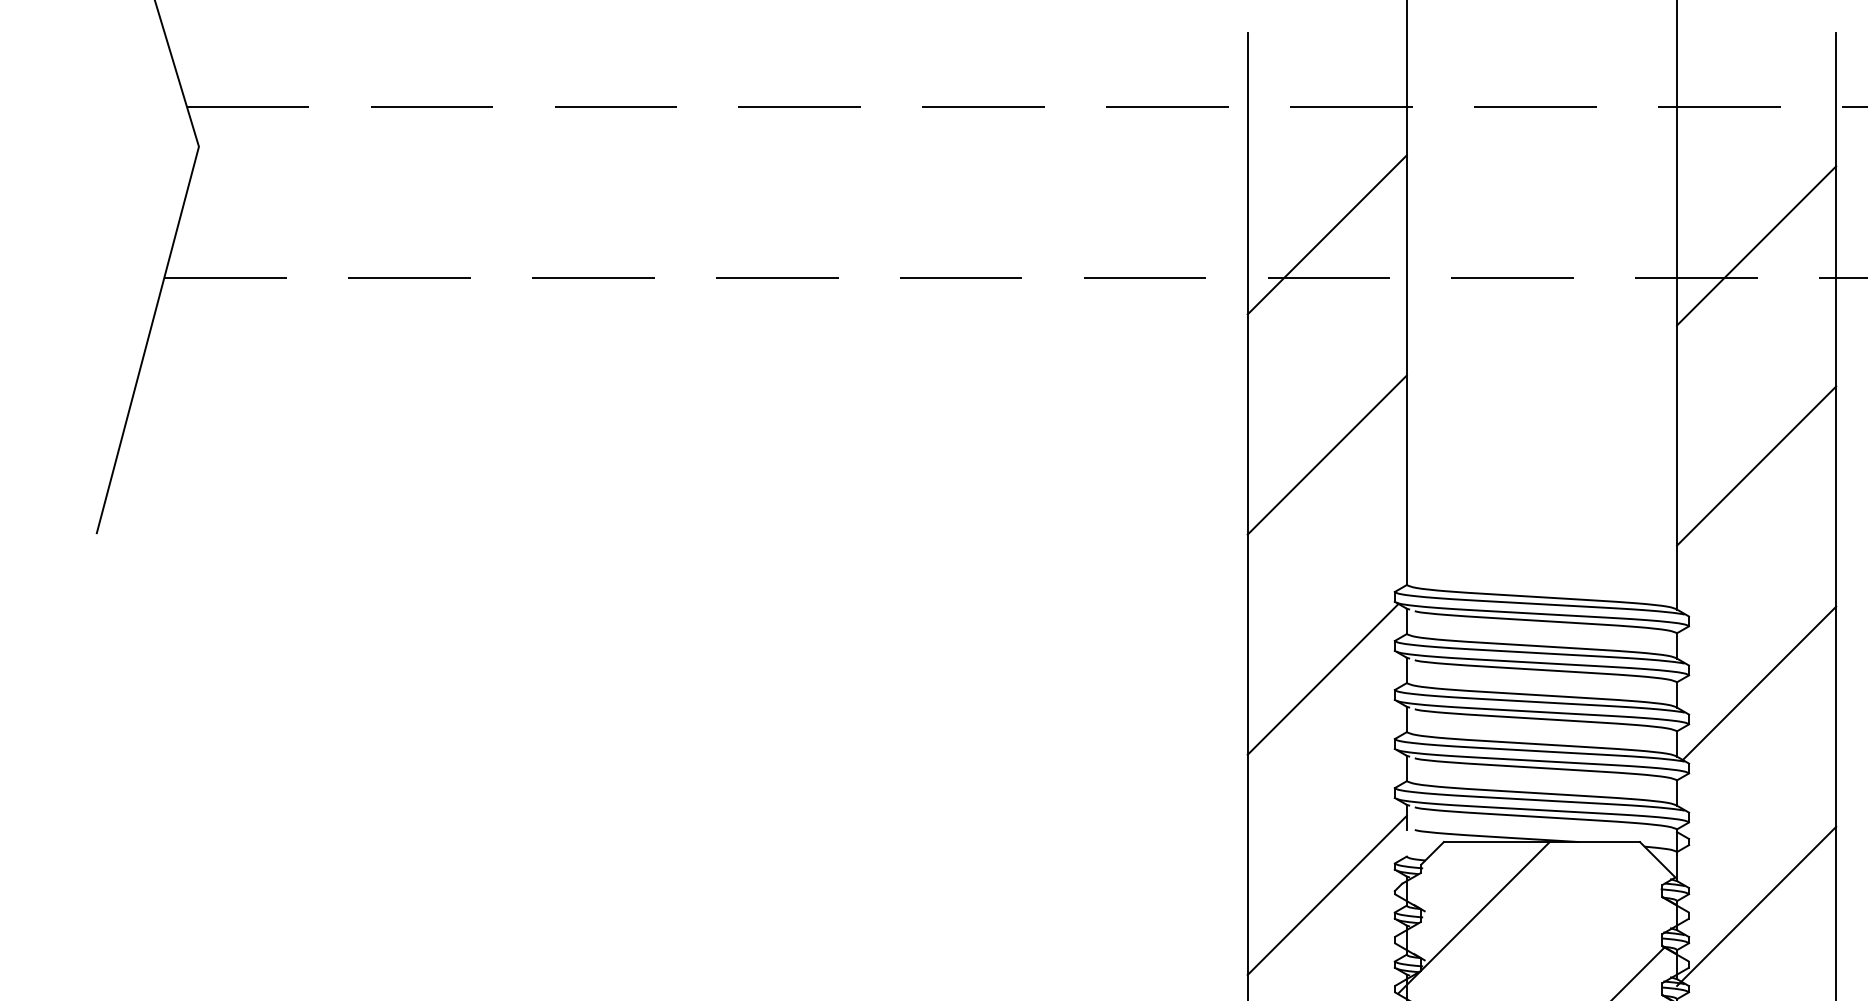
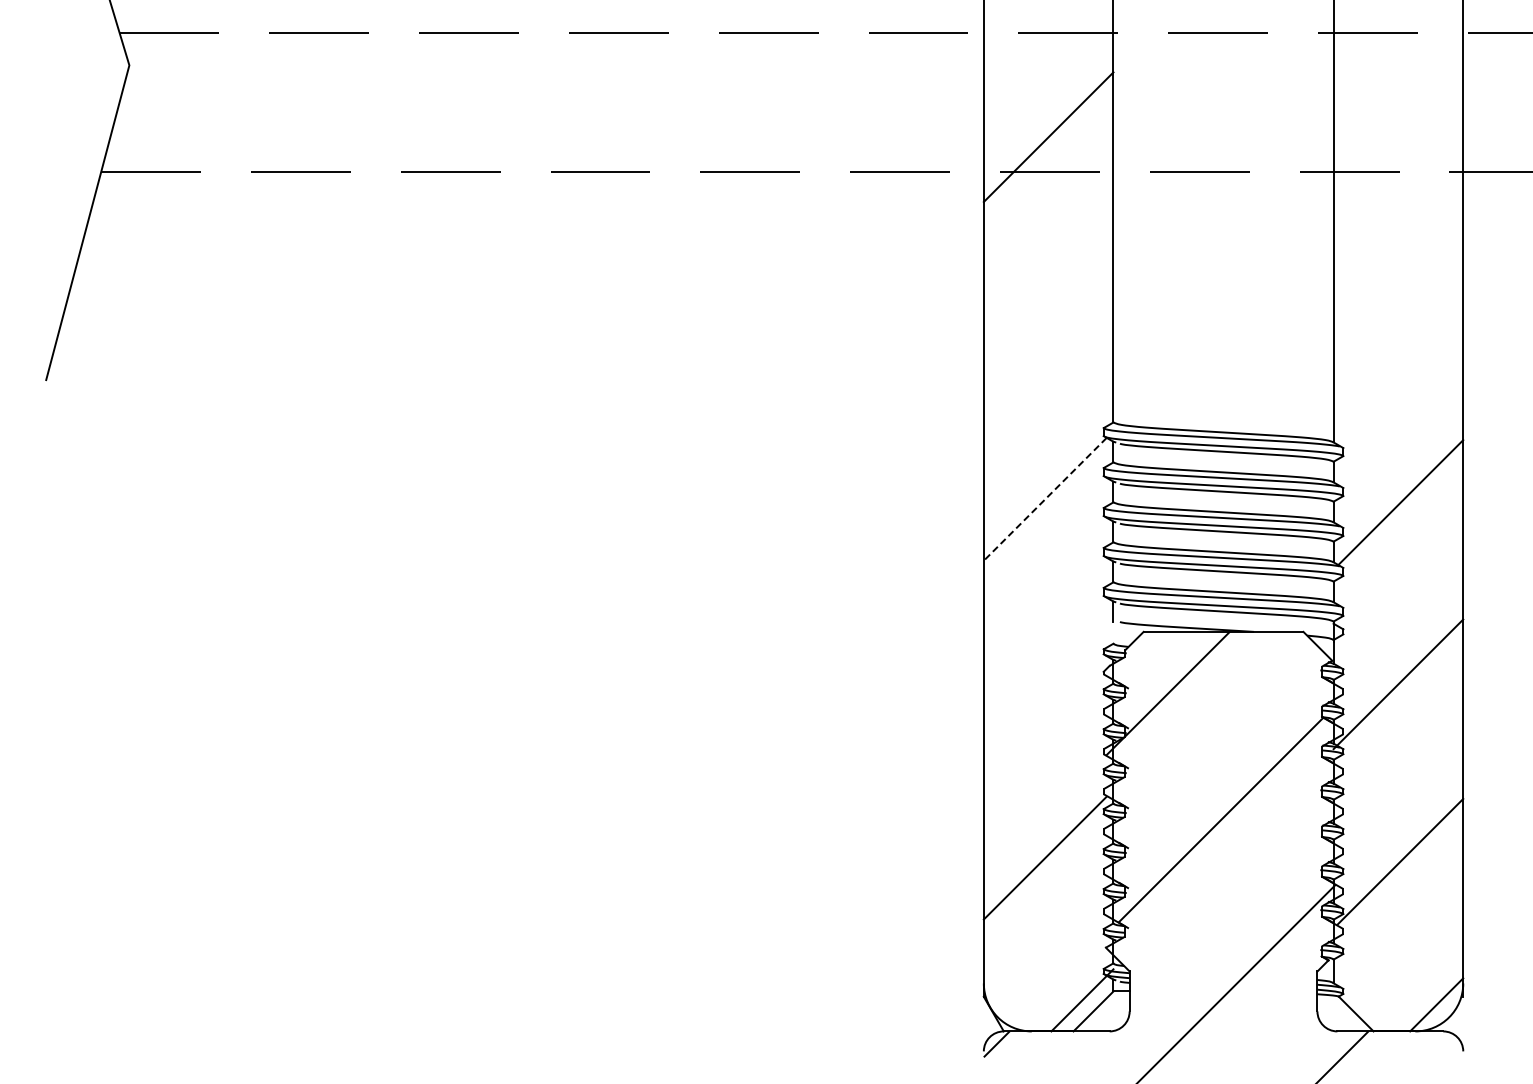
line: (1756, 246) -> (1398, 146), removed
line: (1327, 454) -> (1048, 316), removed
line: (1756, 466) -> (1398, 325), removed
line: (1323, 679) -> (1045, 499), solid -> dashed
line: (1327, 895) -> (1048, 675), removed

